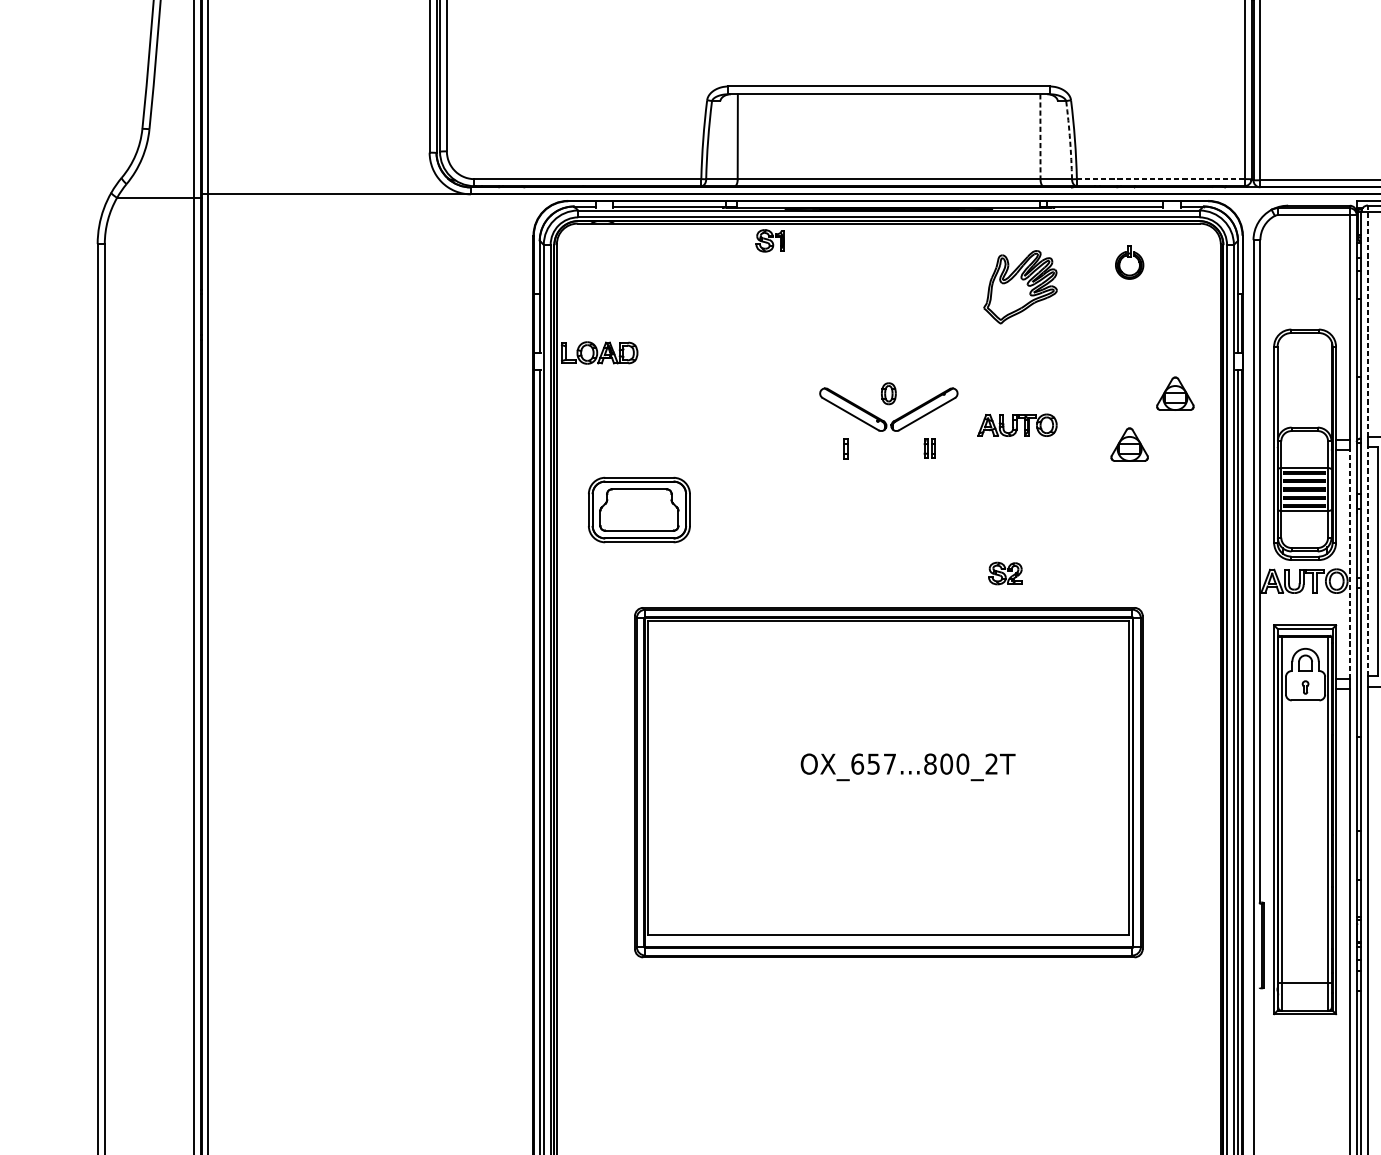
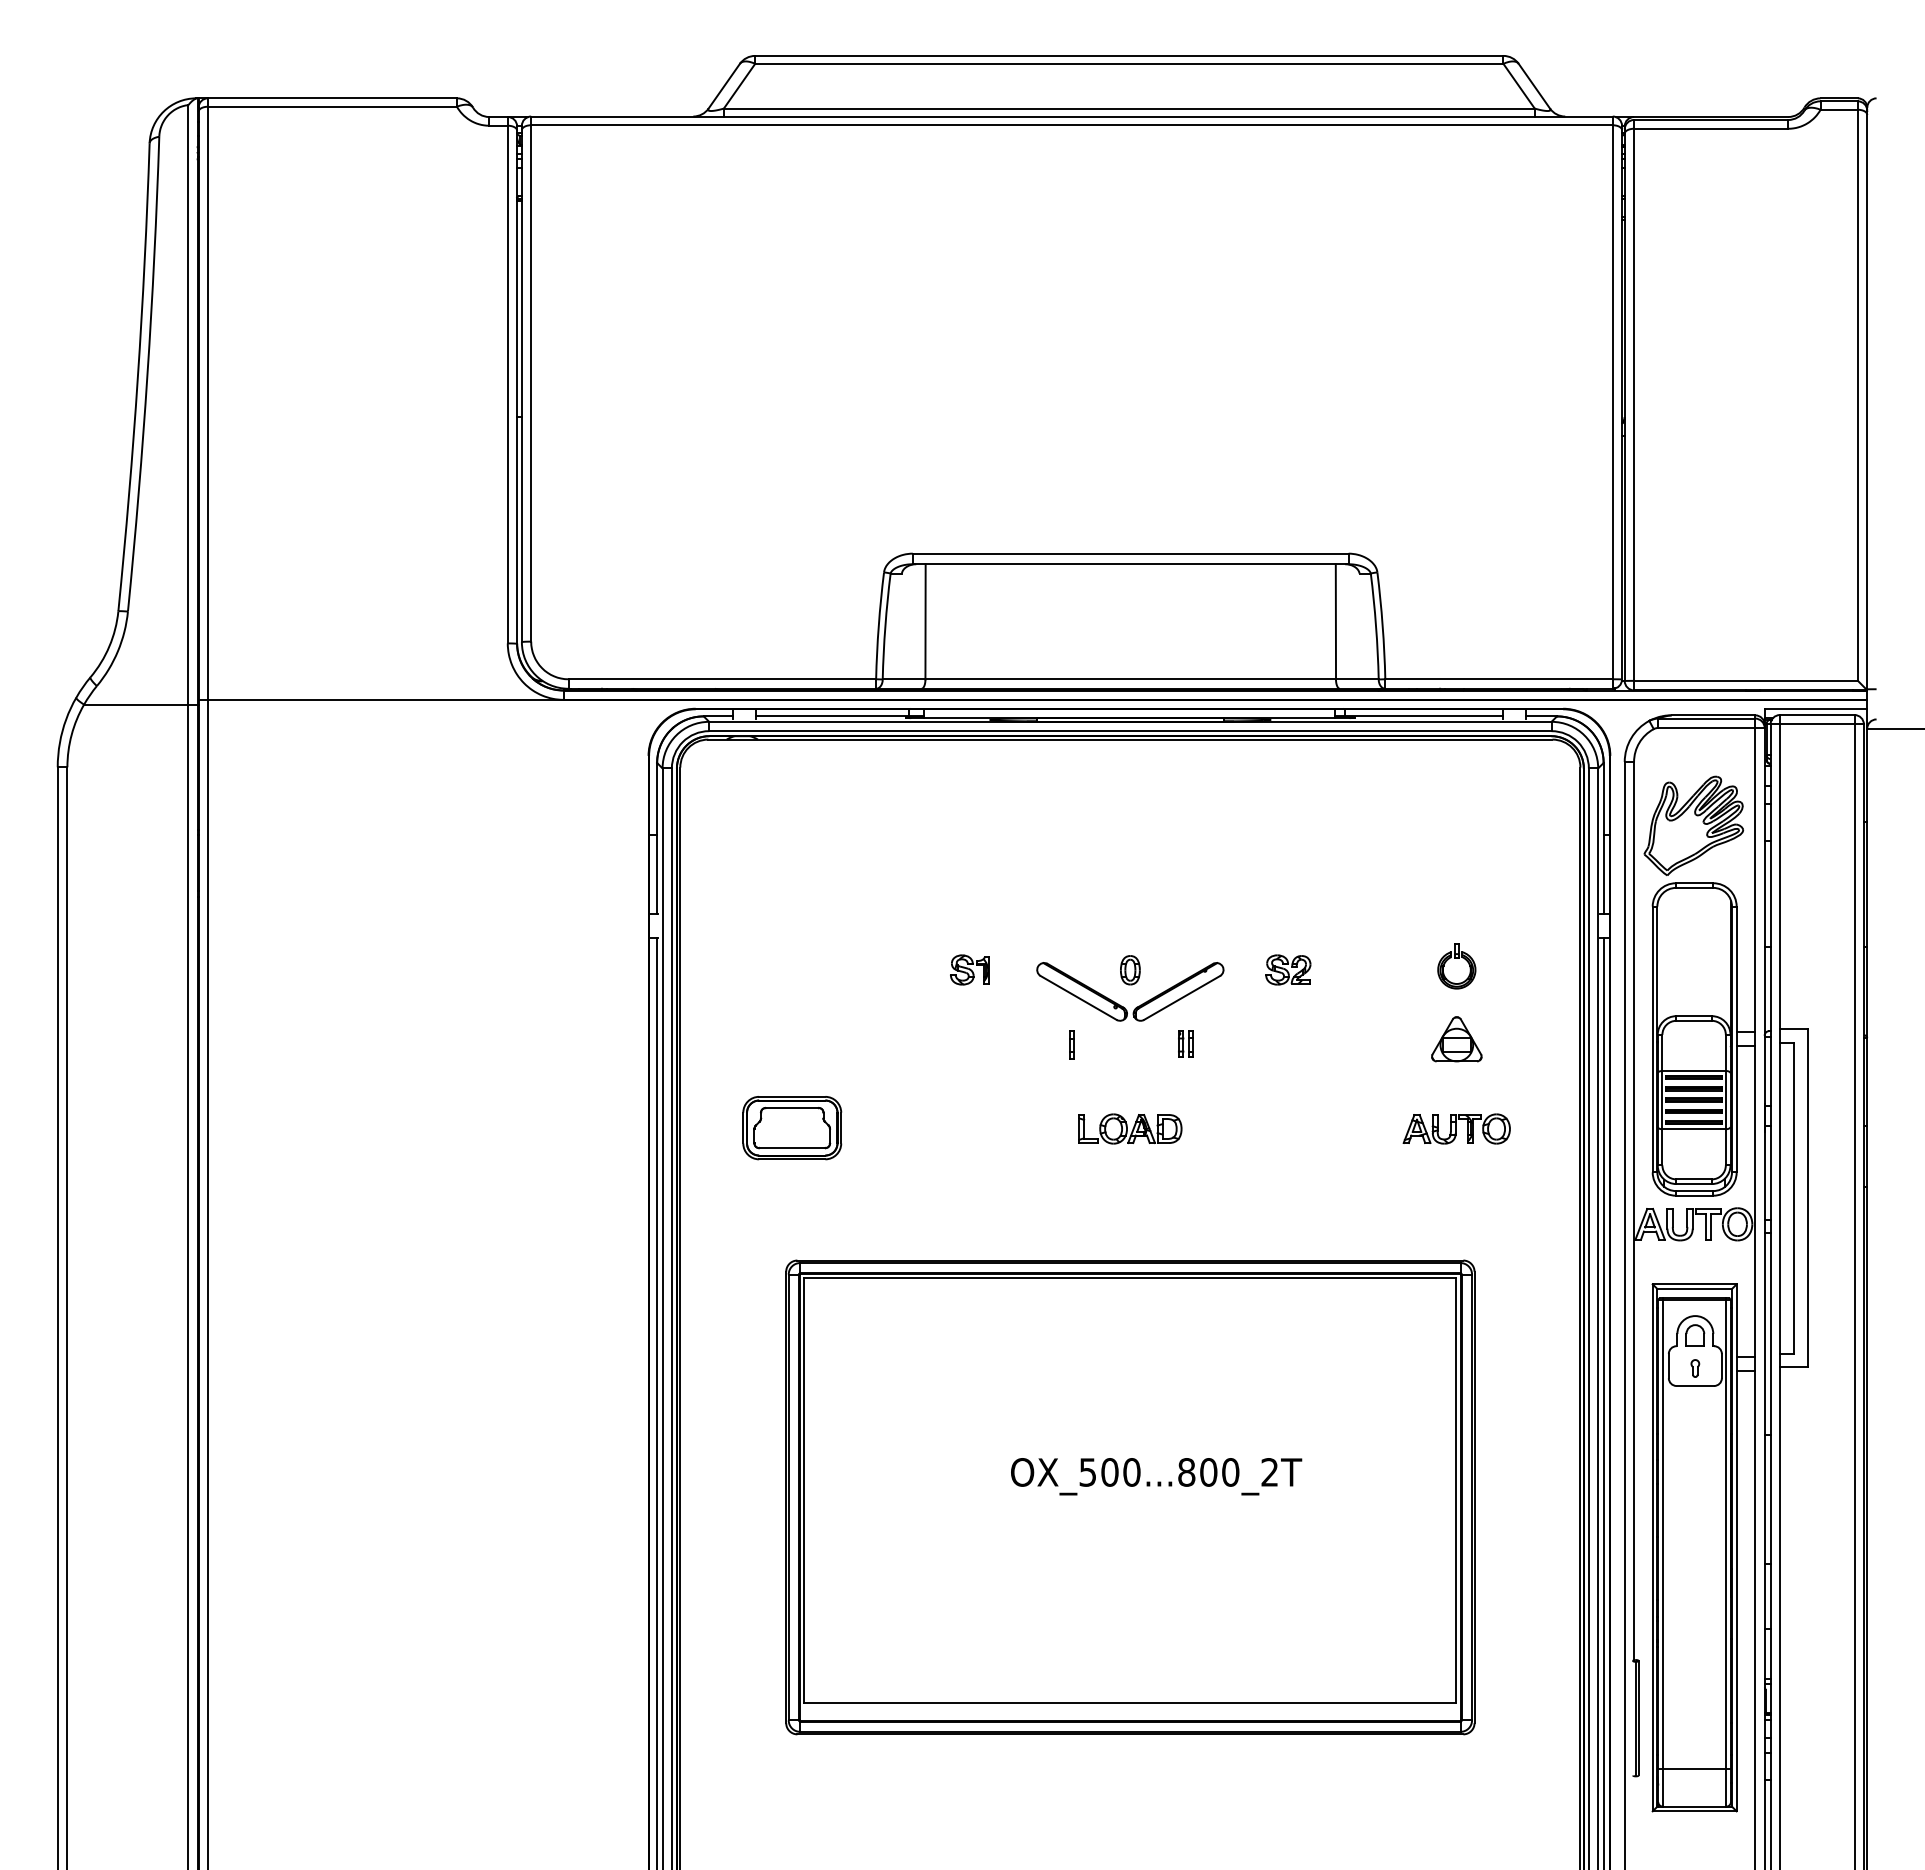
line: (1040, 136) -> (1335, 621), dashed -> solid
arc: (1070, 140) -> (1376, 626), dashed -> solid
line: (1161, 179) -> (1499, 679), dashed -> solid
part: (770, 240) -> (969, 969), moved
part: (1129, 256) -> (1456, 958), moved
part: (1020, 286) -> (1693, 825), moved
line: (1367, 320) -> (1779, 871), dashed -> solid
part: (599, 352) -> (1130, 1128), moved
part: (1175, 393) -> (1518, 970), removed
part: (1017, 424) -> (1456, 1128), moved
part: (639, 510) -> (792, 1128), size x0.71
line: (1367, 561) -> (1779, 1197), dashed -> solid
line: (1349, 564) -> (1755, 1201), dashed -> solid
part: (1005, 573) -> (1288, 969), moved
text: (873, 764) -> (1109, 1472), OX_657...800_2T -> OX_500...800_2T

